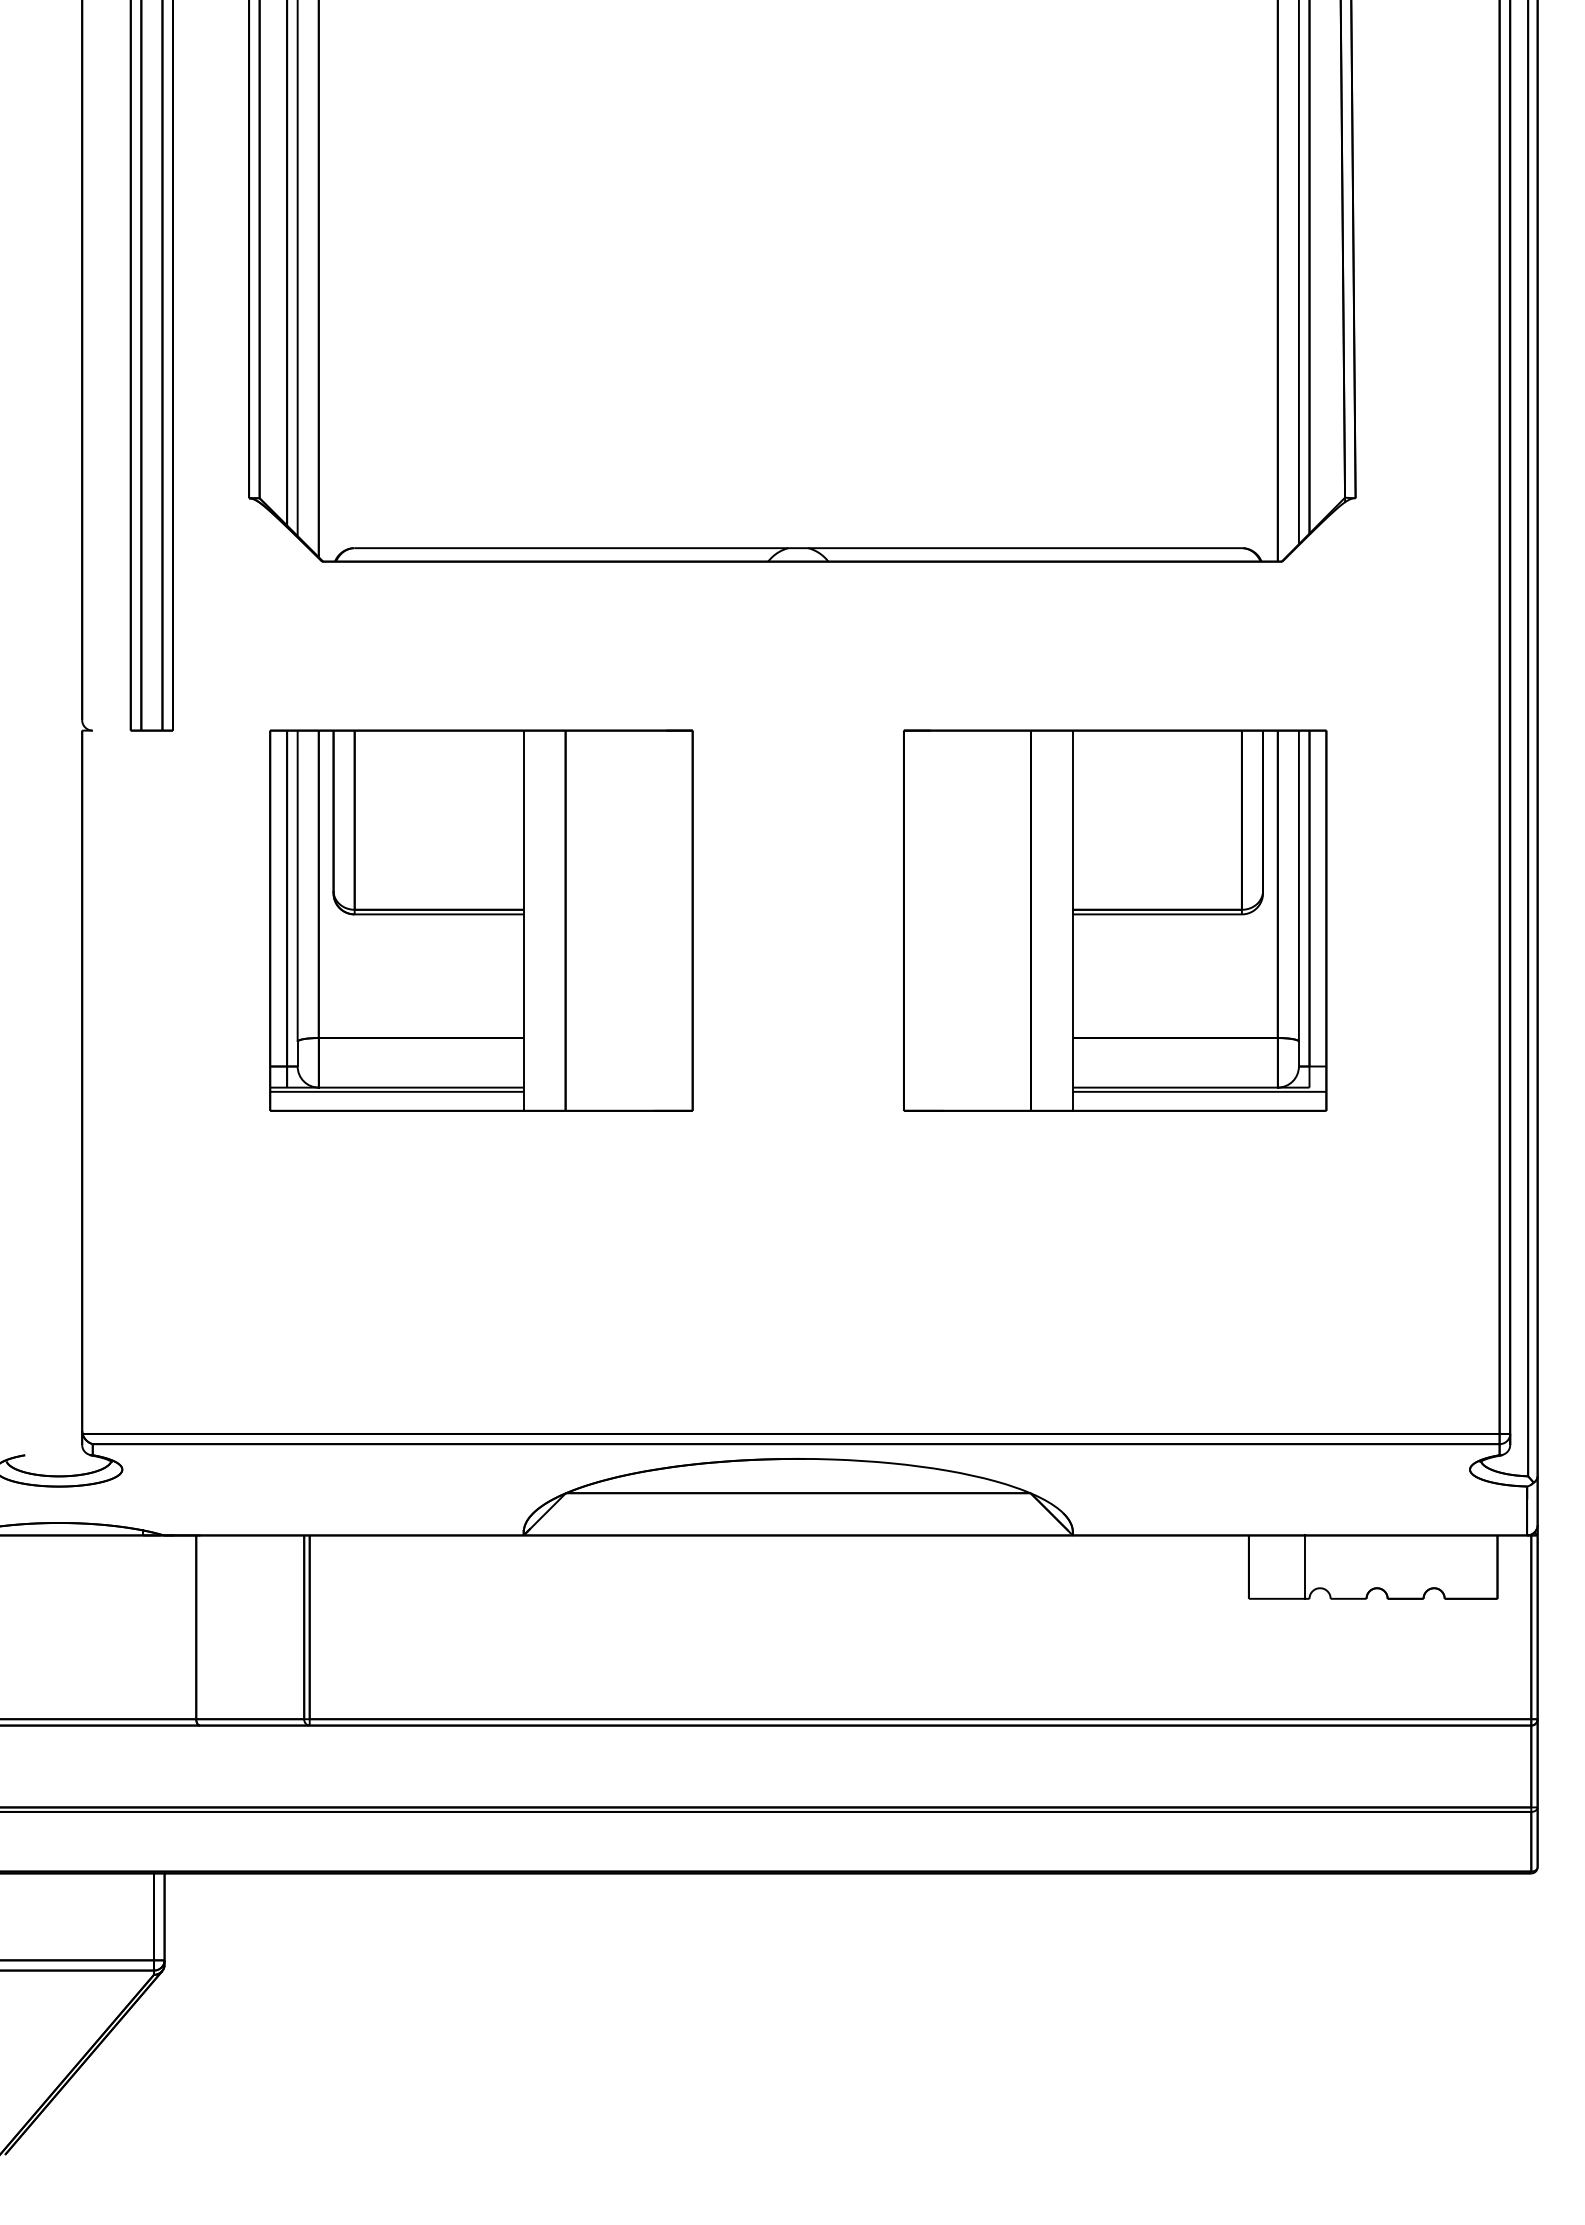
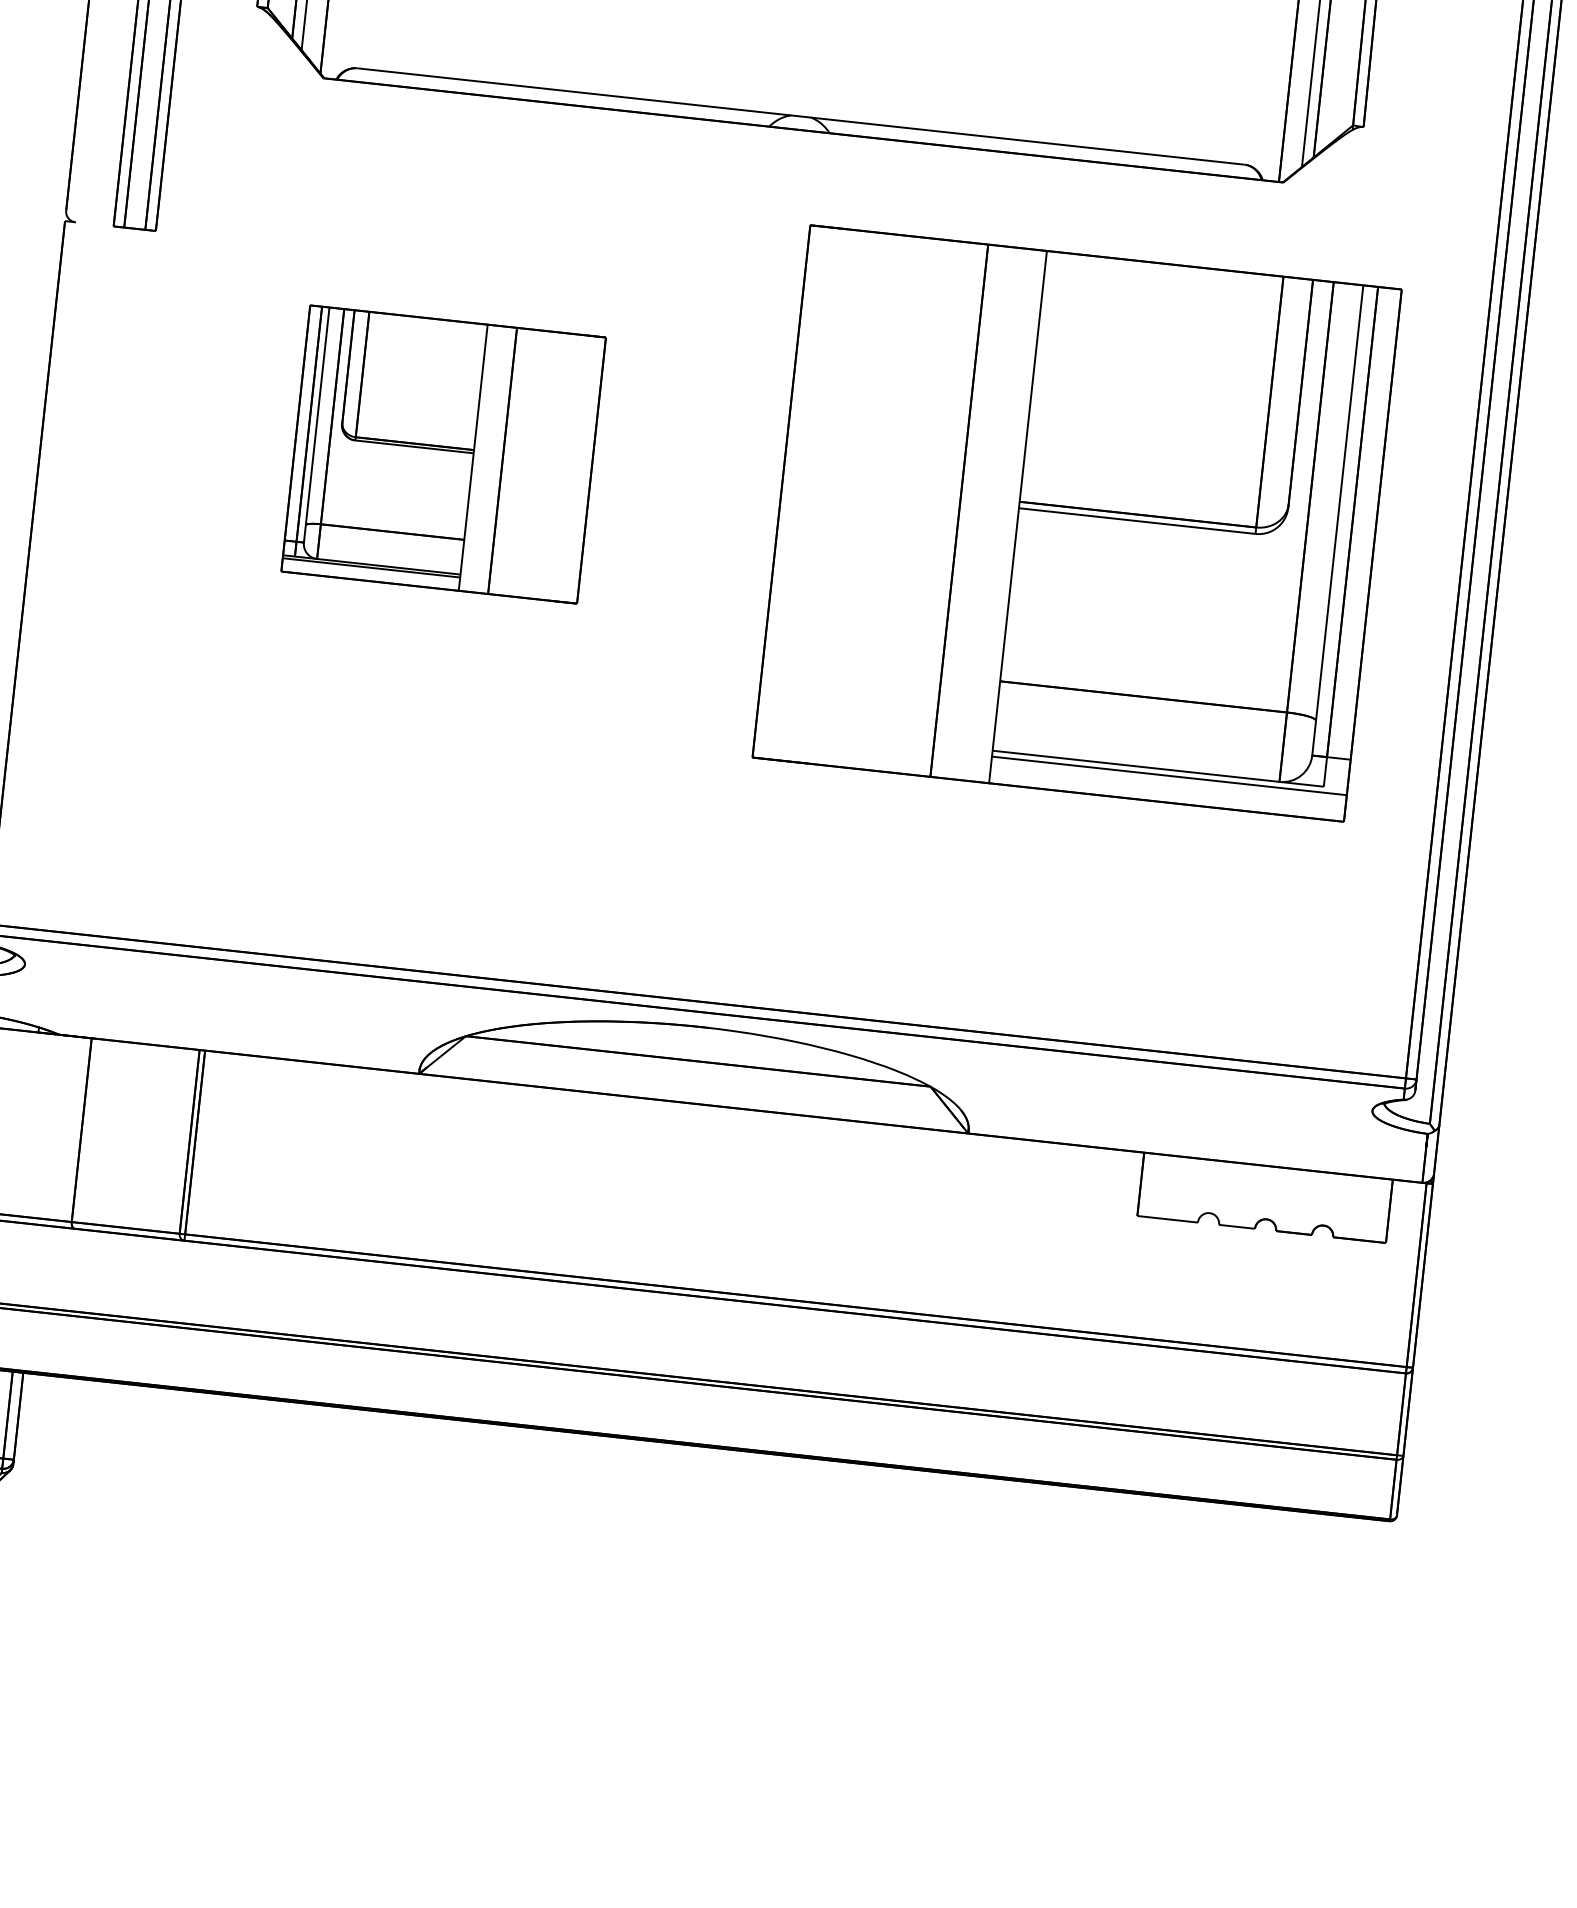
part: (481, 920) -> (443, 454), size x0.7
part: (1115, 920) -> (1077, 523), size x1.4
line: (1305, 1566) -> (1197, 1189), removed

